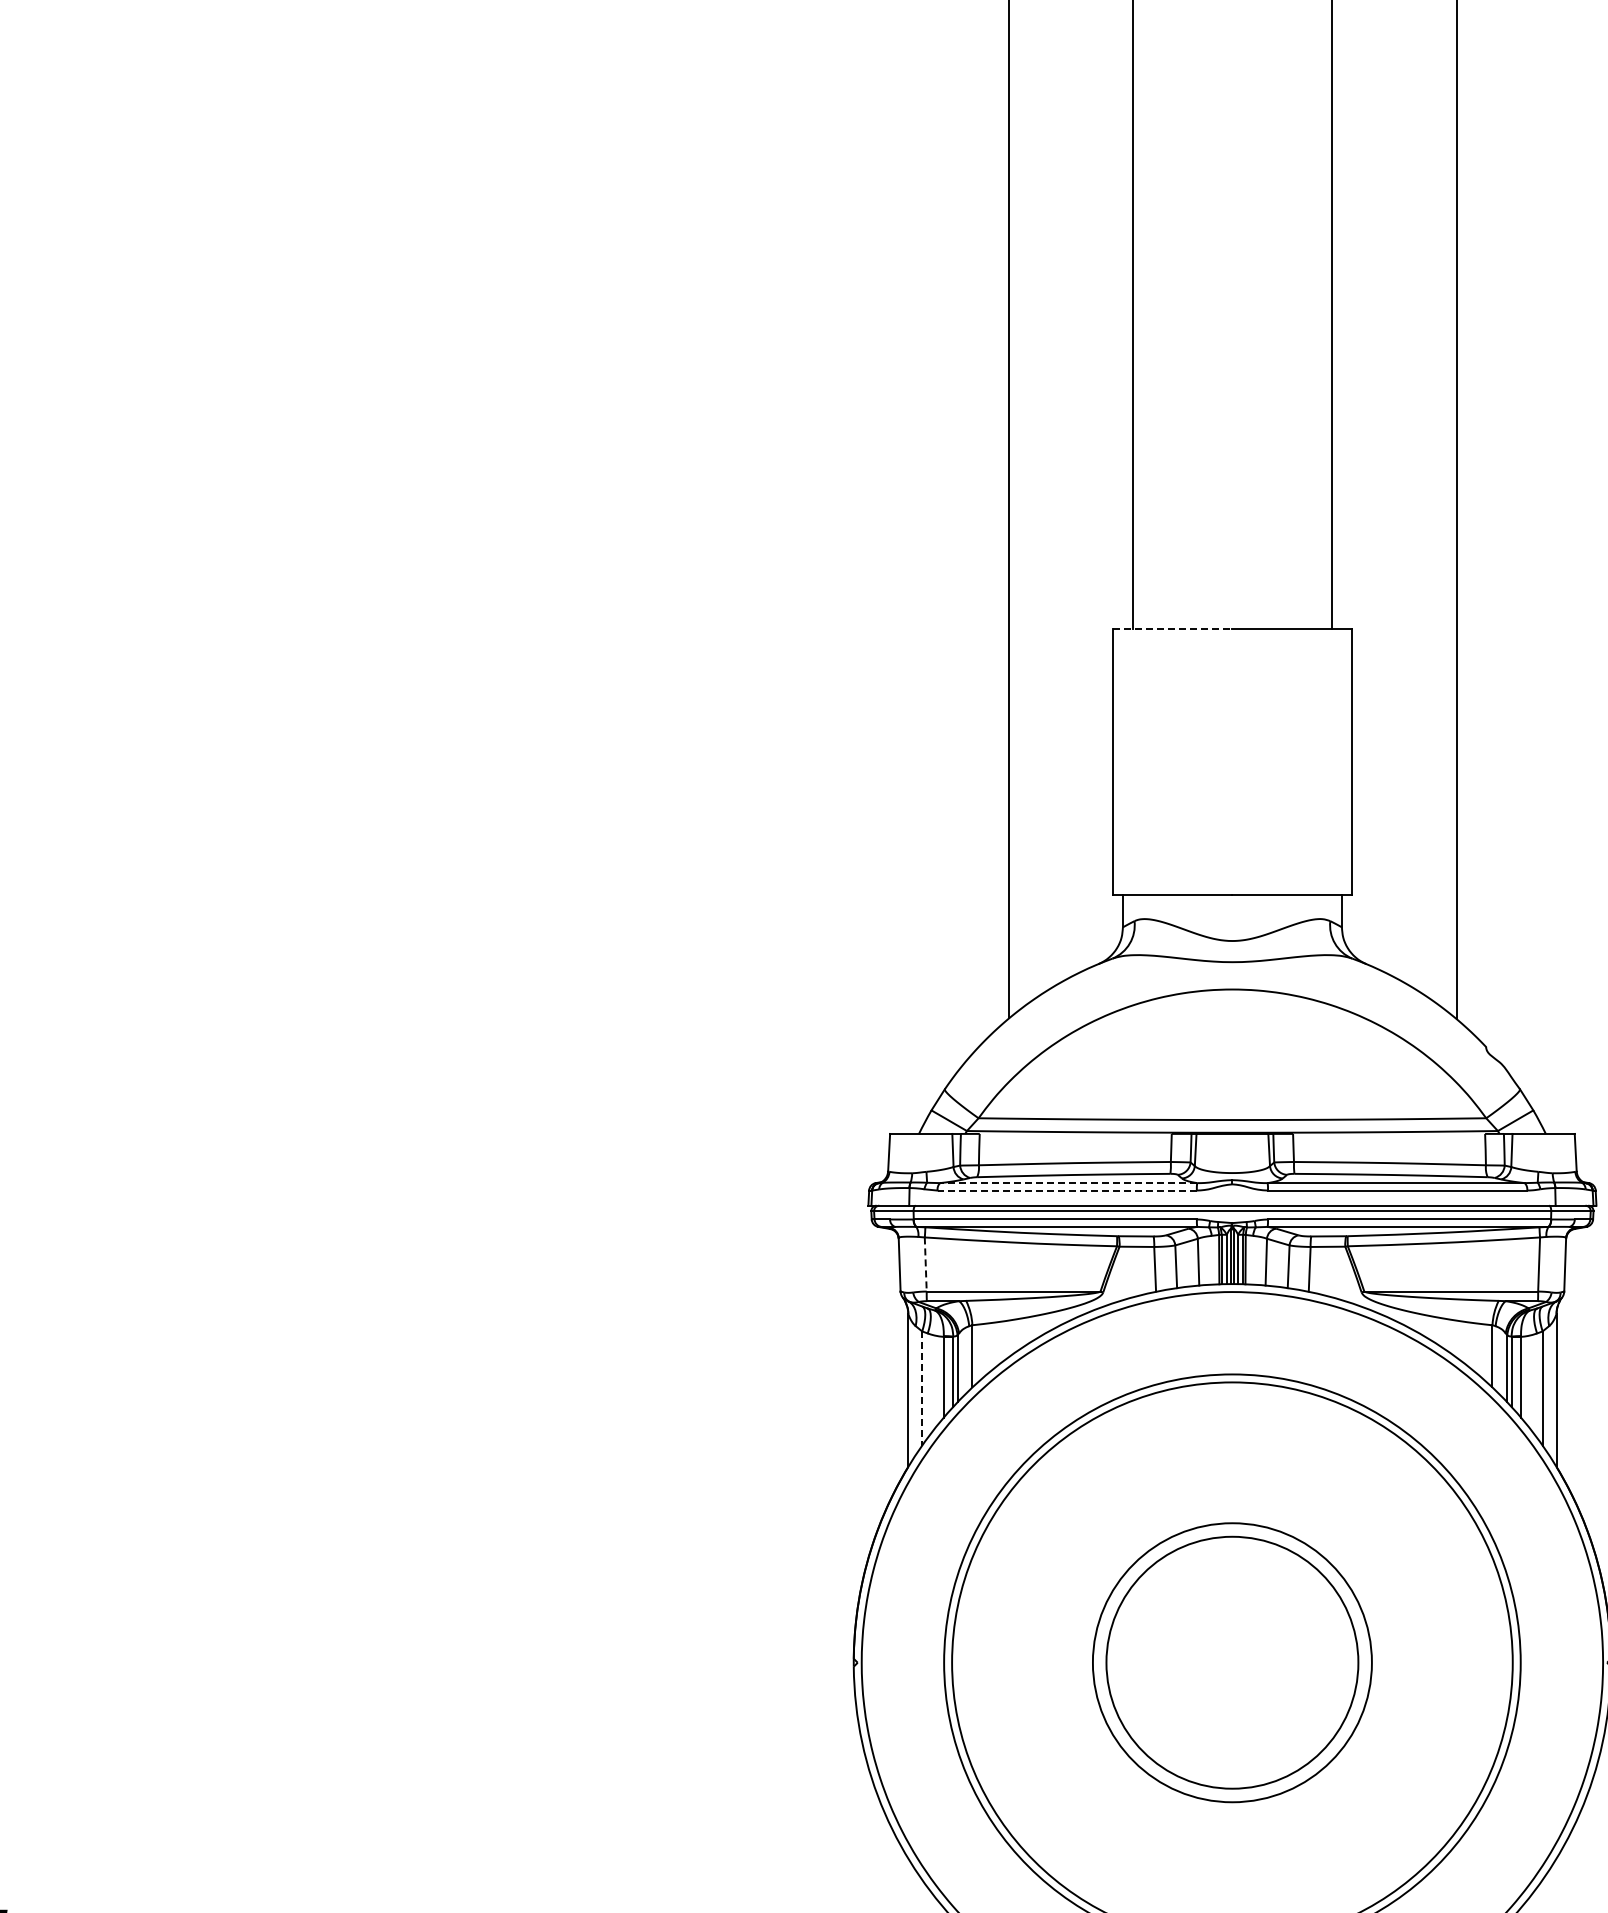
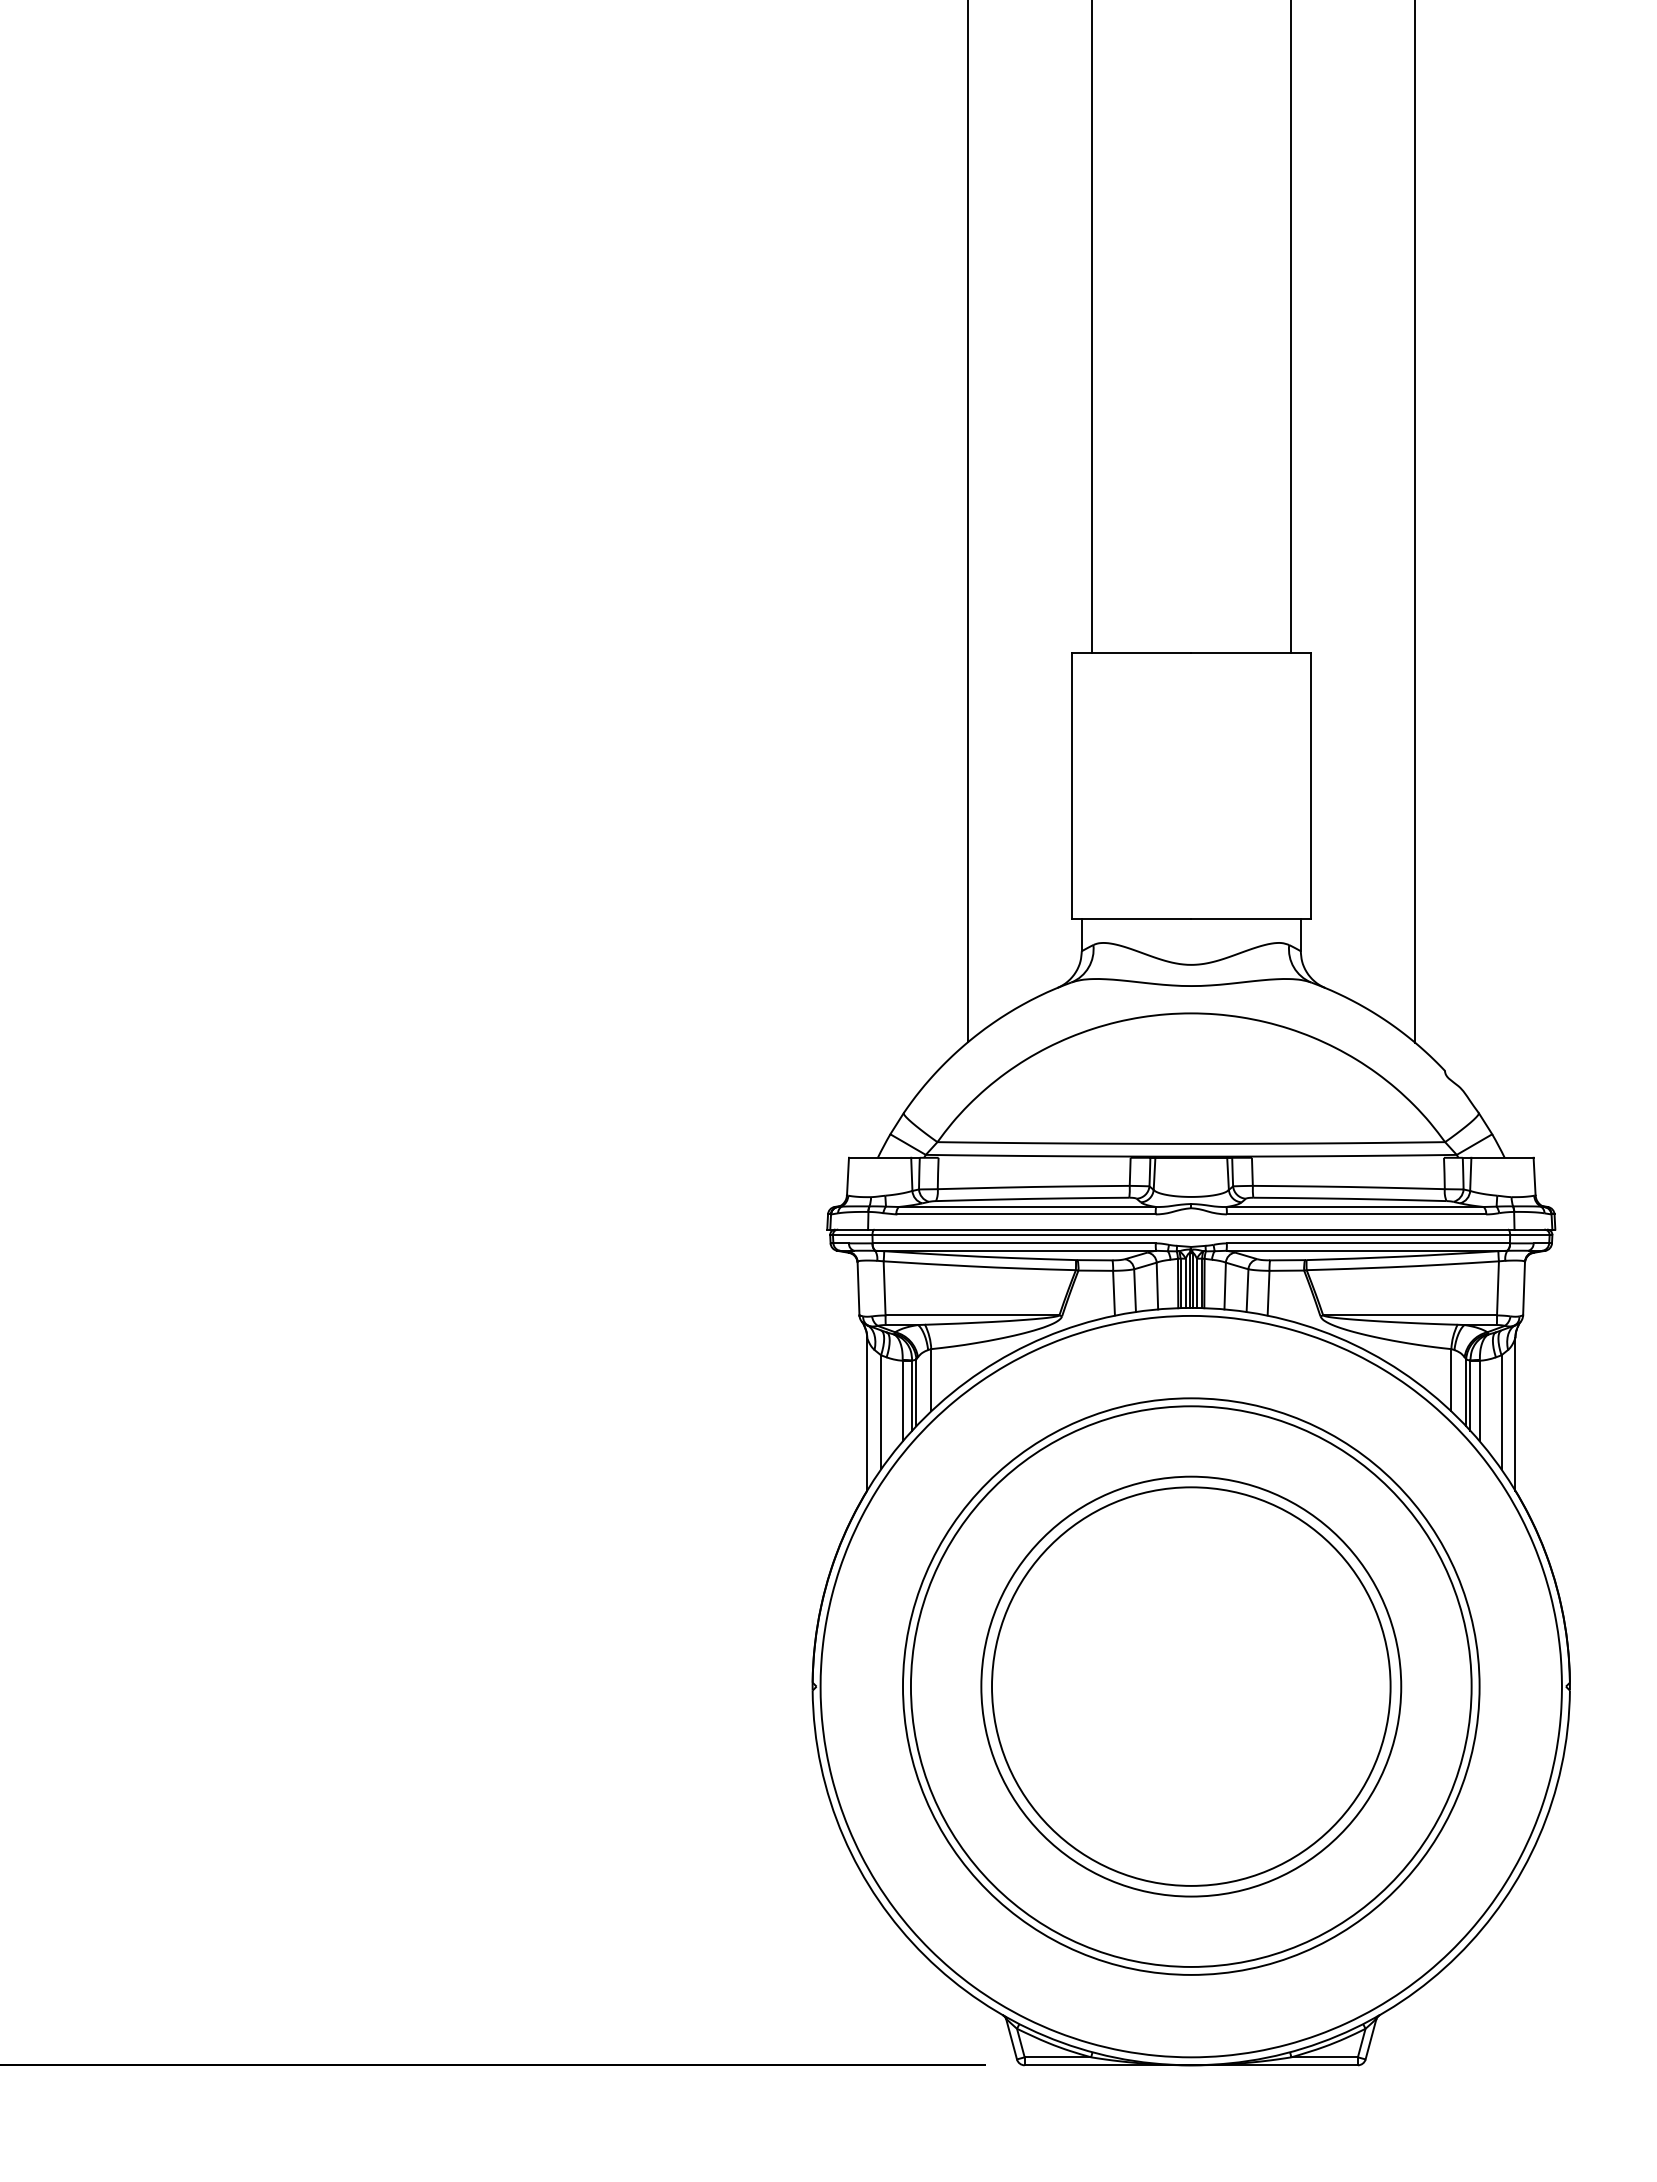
line: (1172, 628) -> (1131, 652), dashed -> solid
line: (1068, 1183) -> (1027, 1207), dashed -> solid
line: (1067, 1190) -> (1026, 1214), dashed -> solid
line: (925, 1264) -> (884, 1288), dashed -> solid
line: (922, 1388) -> (881, 1412), dashed -> solid
circle: (1232, 1662) -> (1191, 1686), size x1.43
circle: (1232, 1662) -> (1191, 1686), size x1.67

